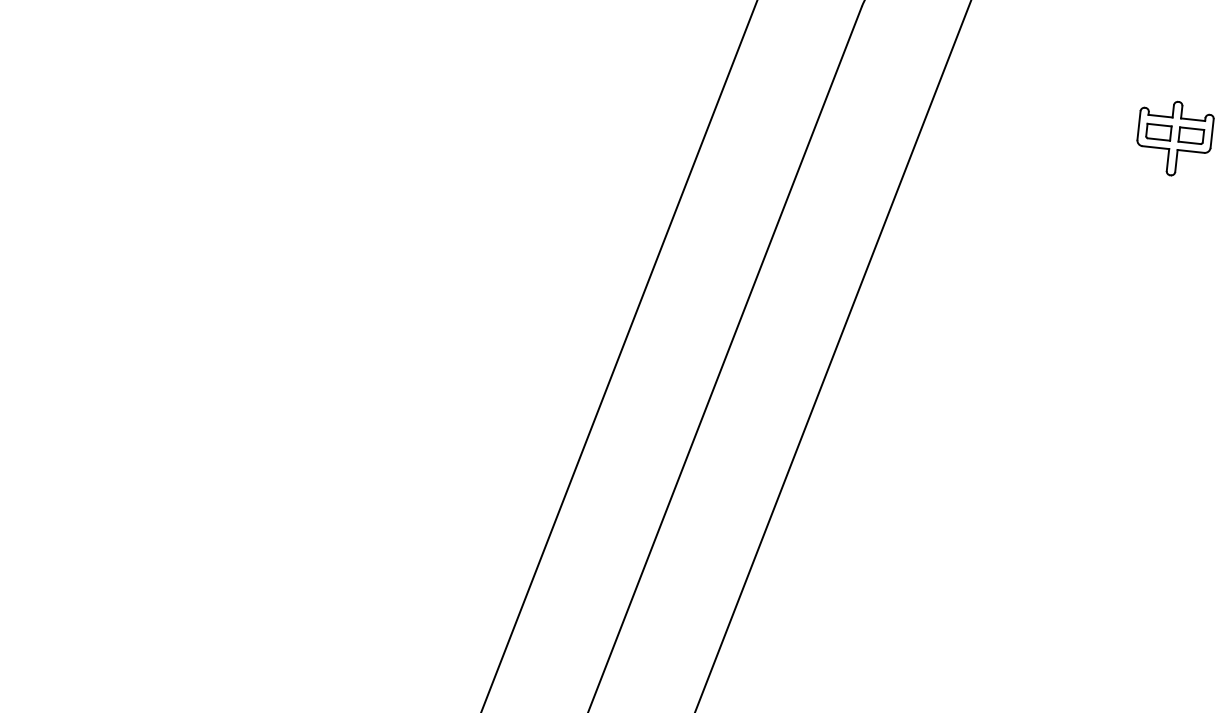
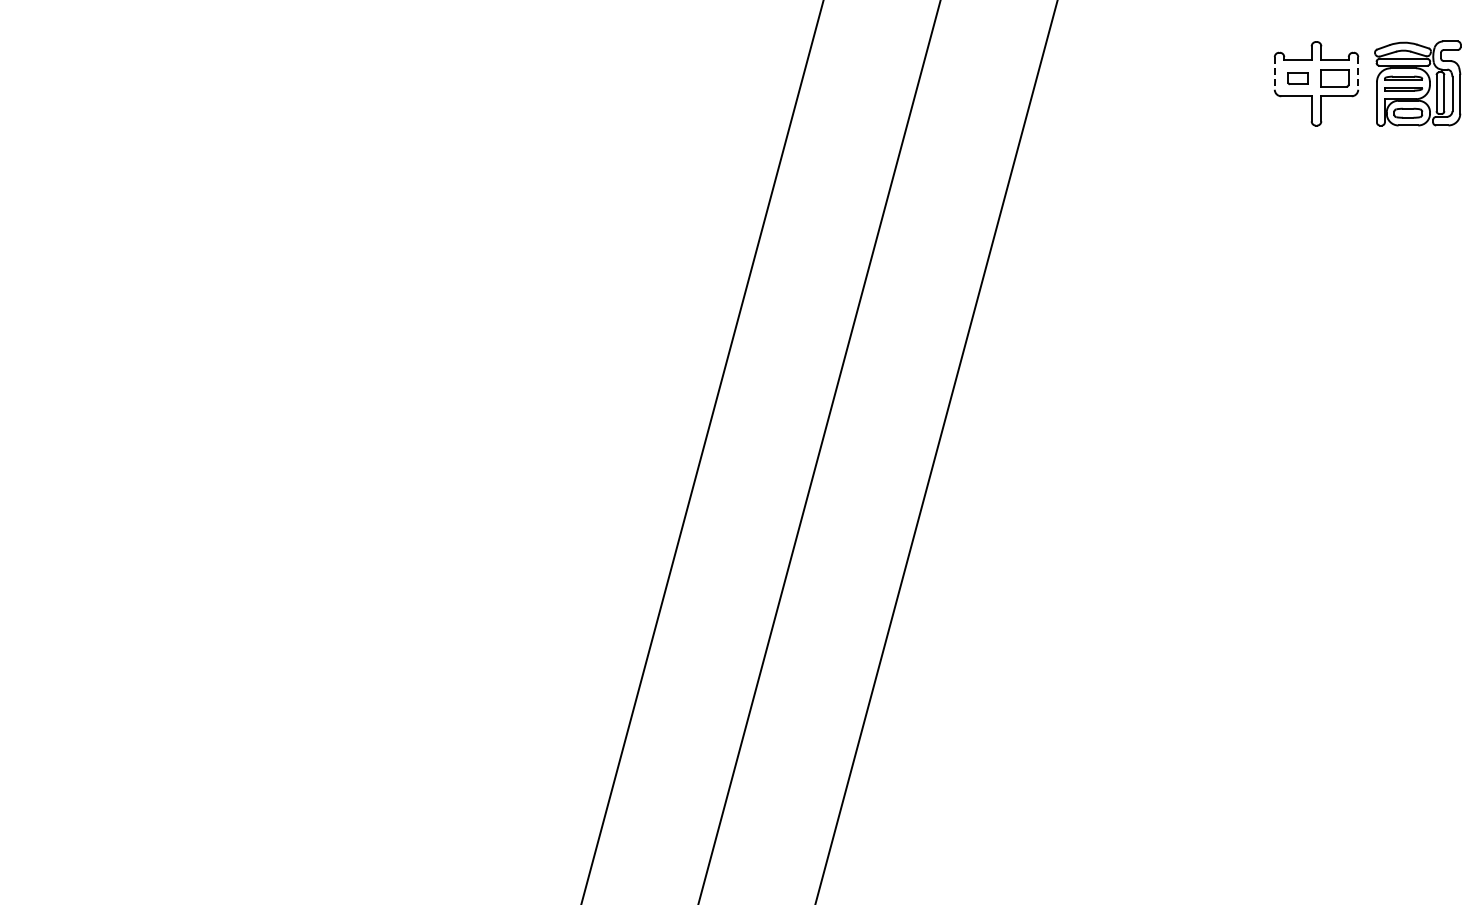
line: (1138, 125) -> (1274, 73), solid -> dashed
part: (1158, 132) -> (1297, 78), size x0.7
line: (1212, 133) -> (1358, 73), solid -> dashed

